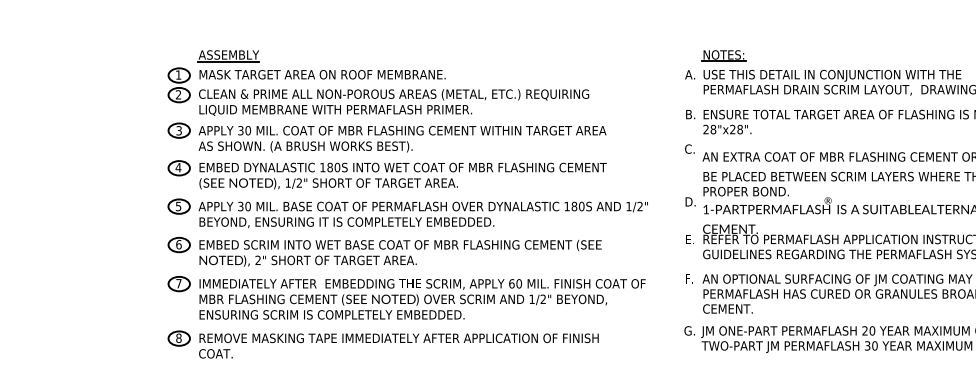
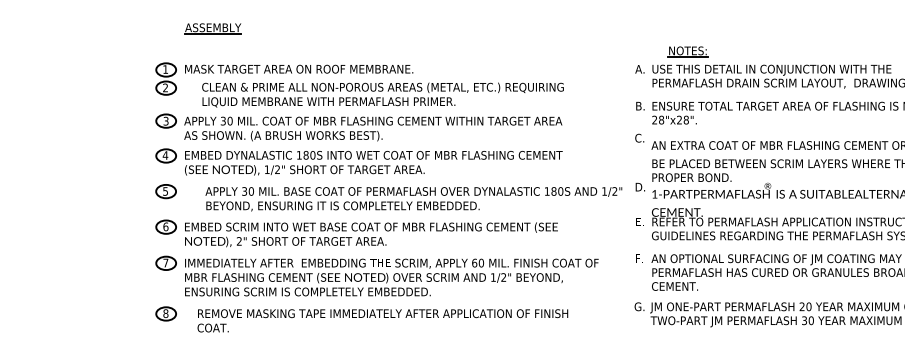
part: (723, 55) -> (687, 51), moved
part: (228, 56) -> (212, 29), moved
text: (394, 102) -> (383, 94), moved
text: (422, 214) -> (413, 198), moved
text: (398, 345) -> (382, 320), moved

